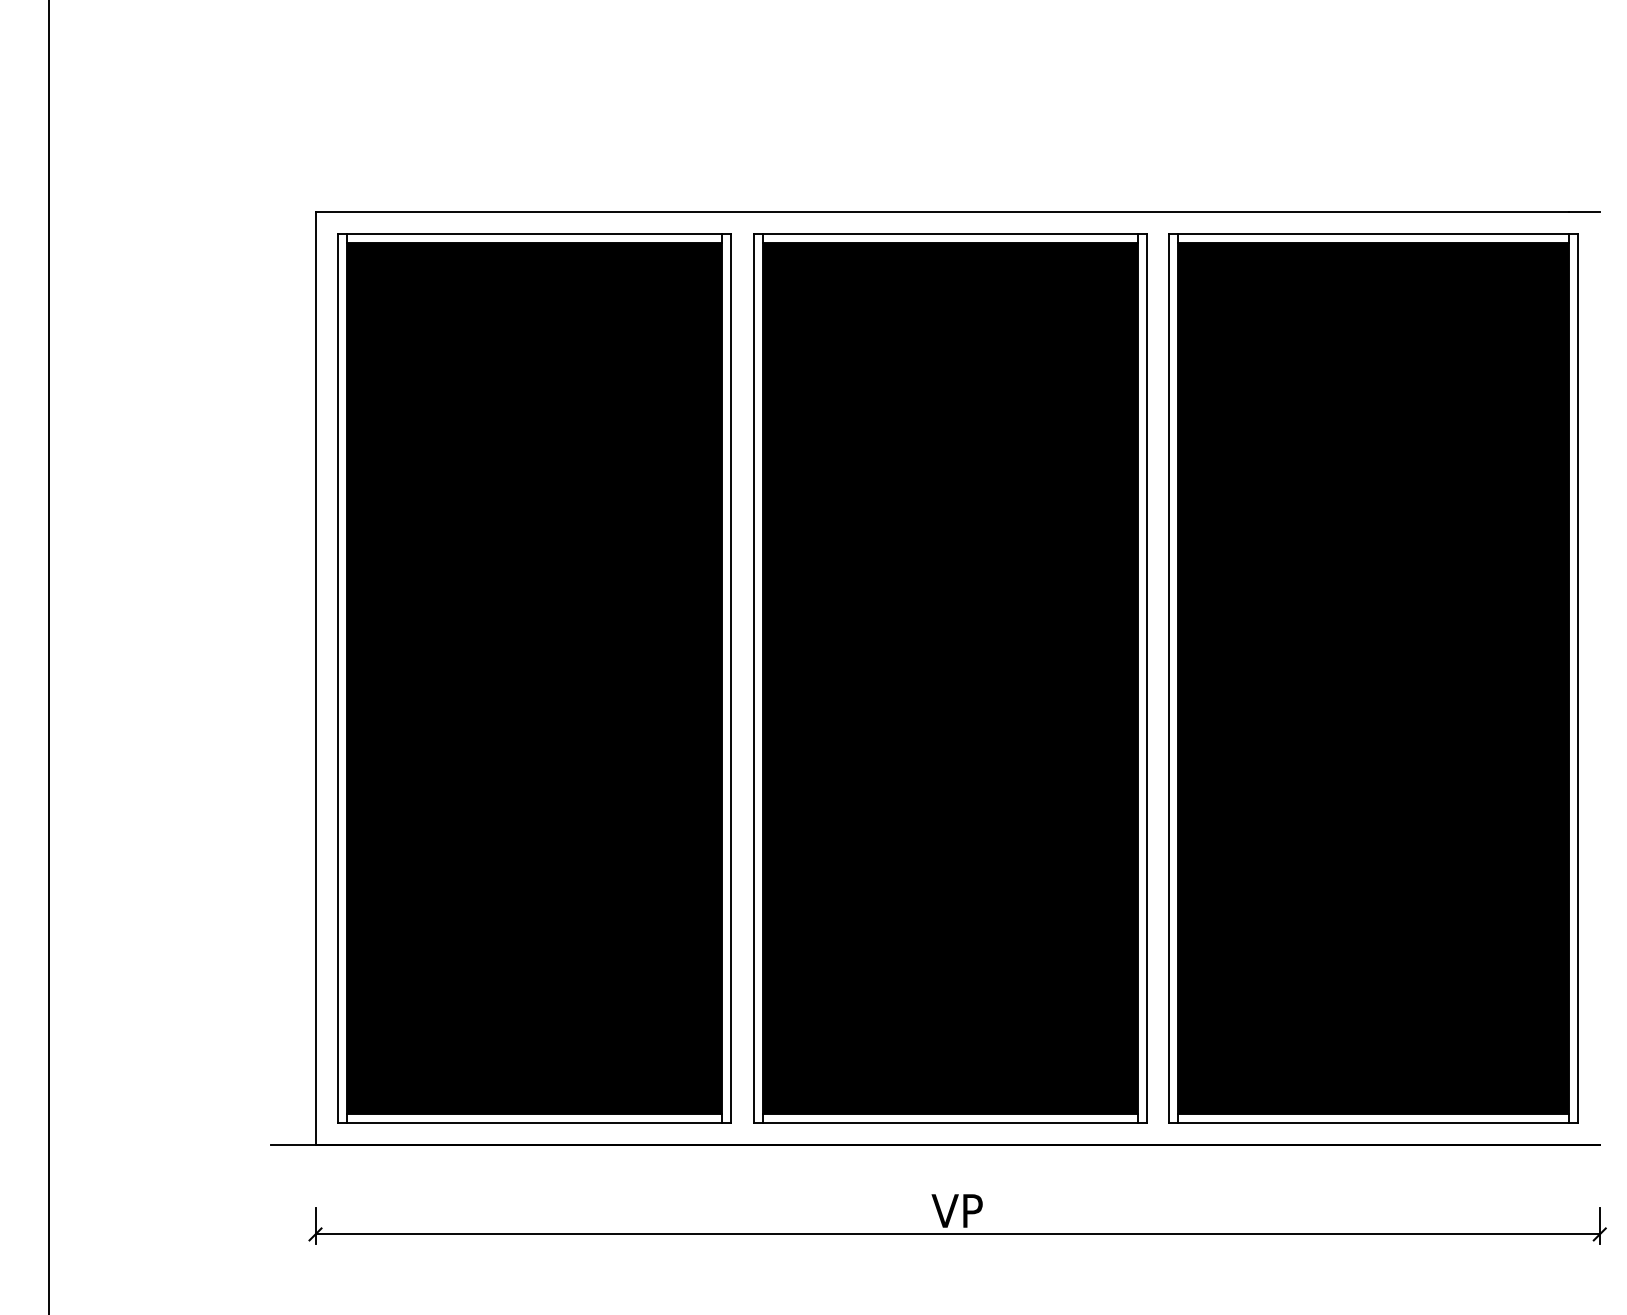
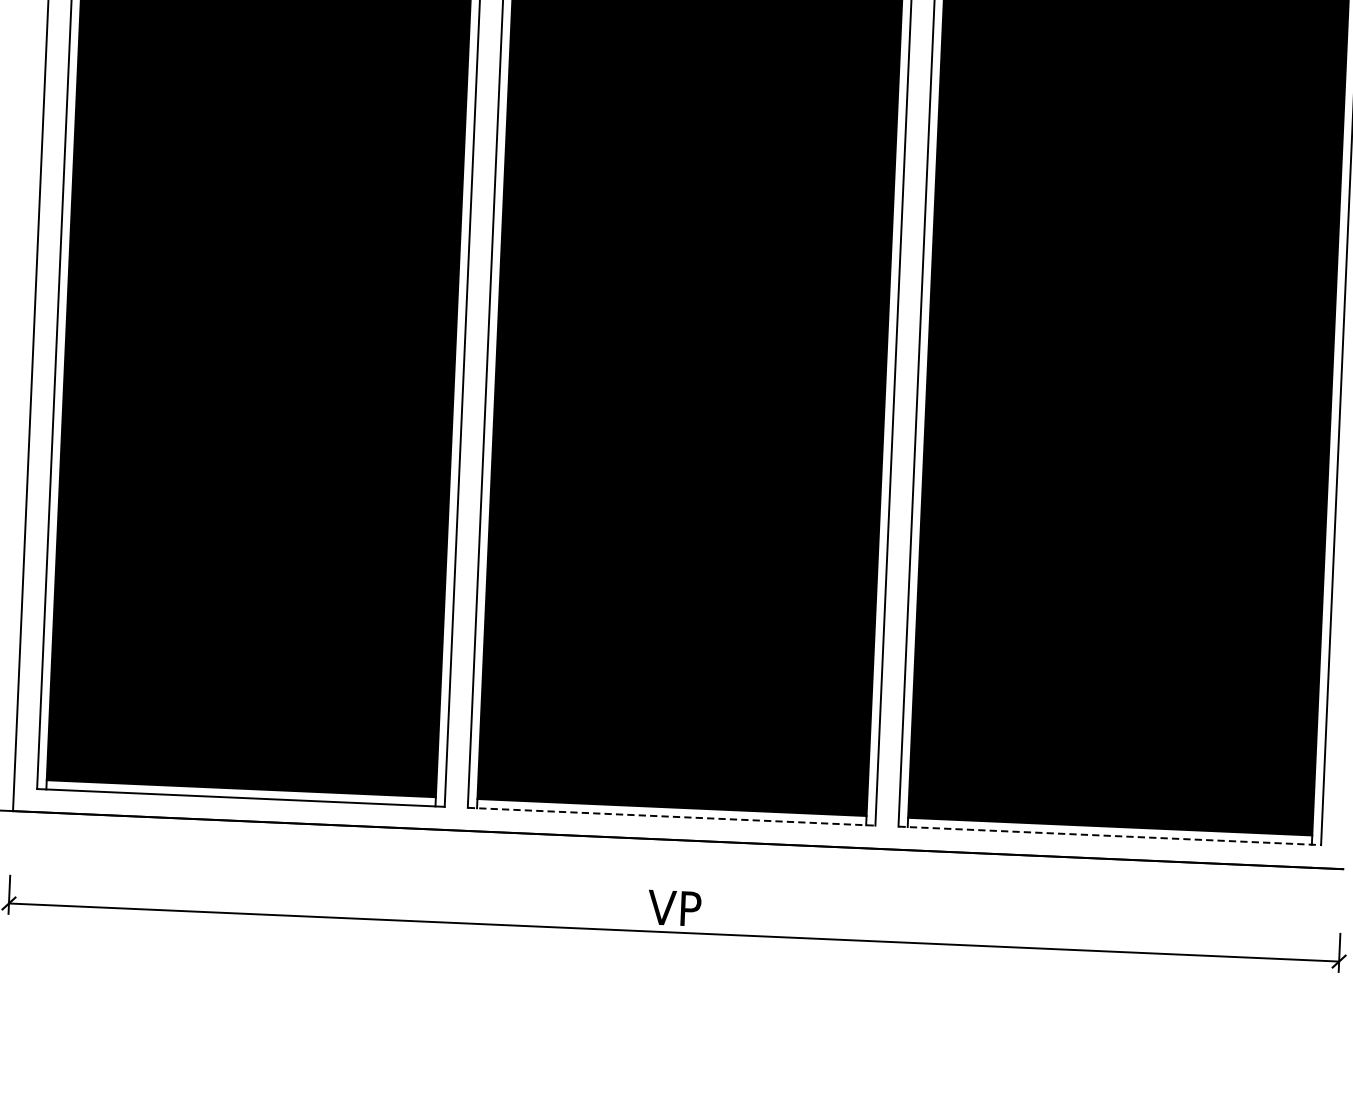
line: (950, 1122) -> (671, 816), solid -> dashed
line: (1374, 1122) -> (1110, 835), solid -> dashed

